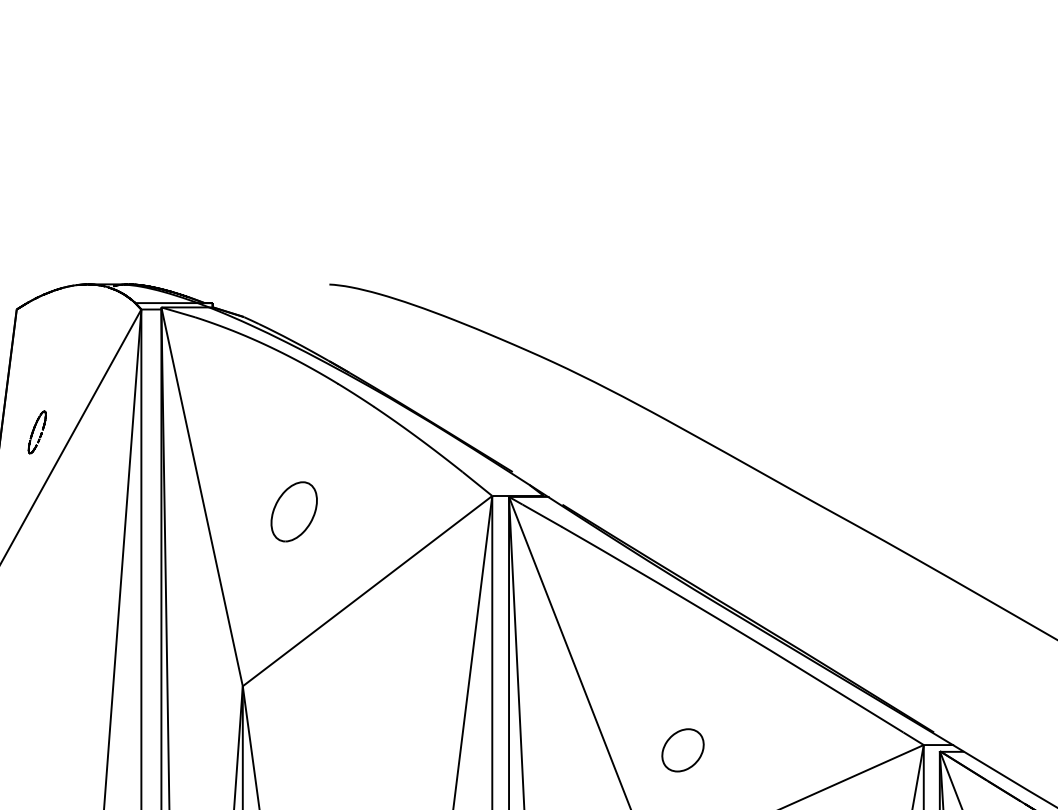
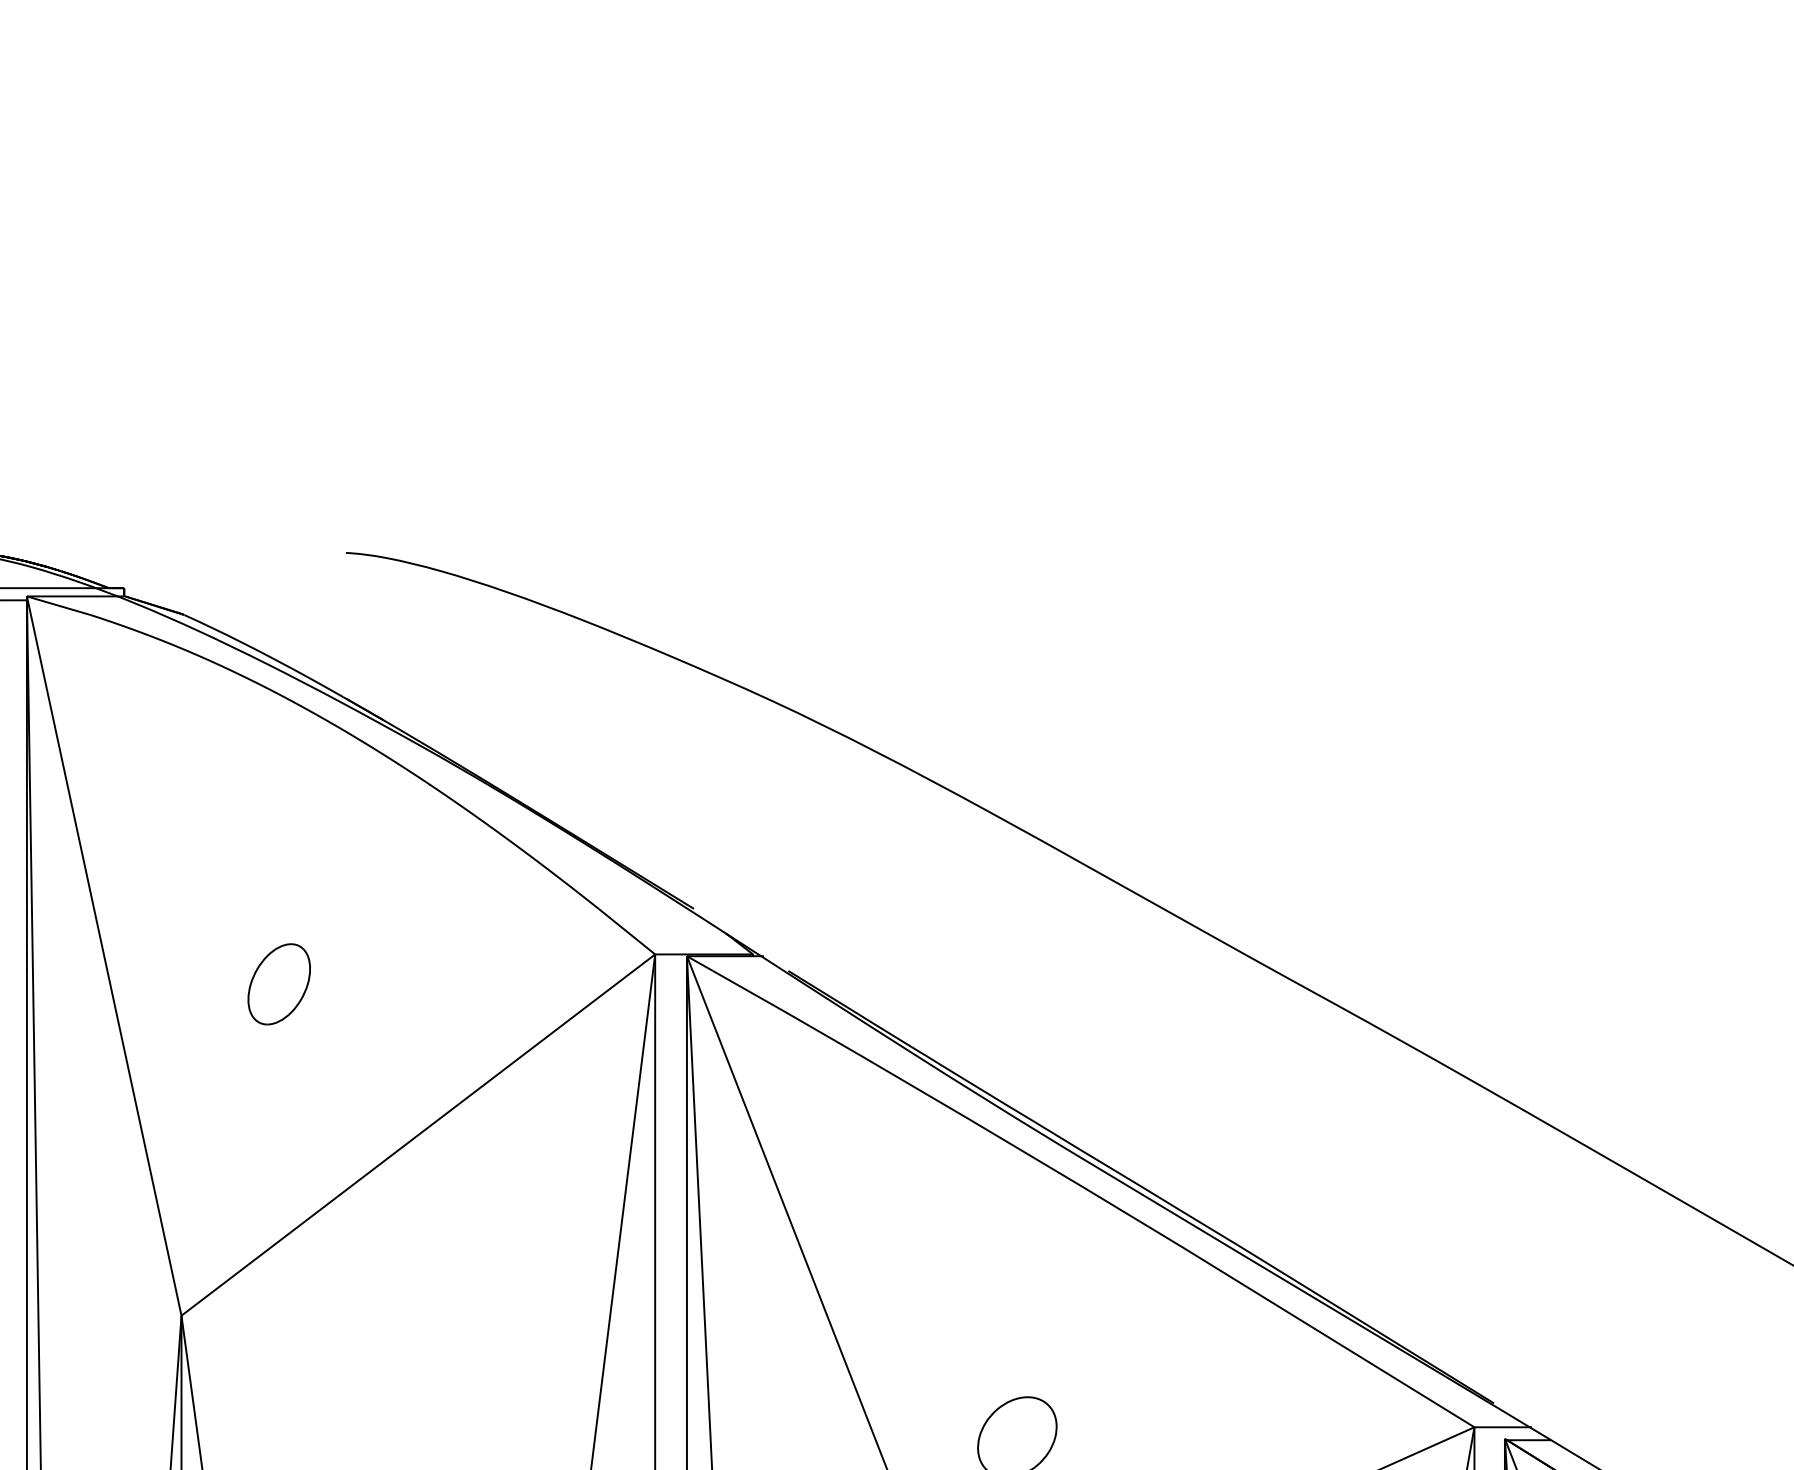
part: (294, 511) -> (279, 983), size x0.71

